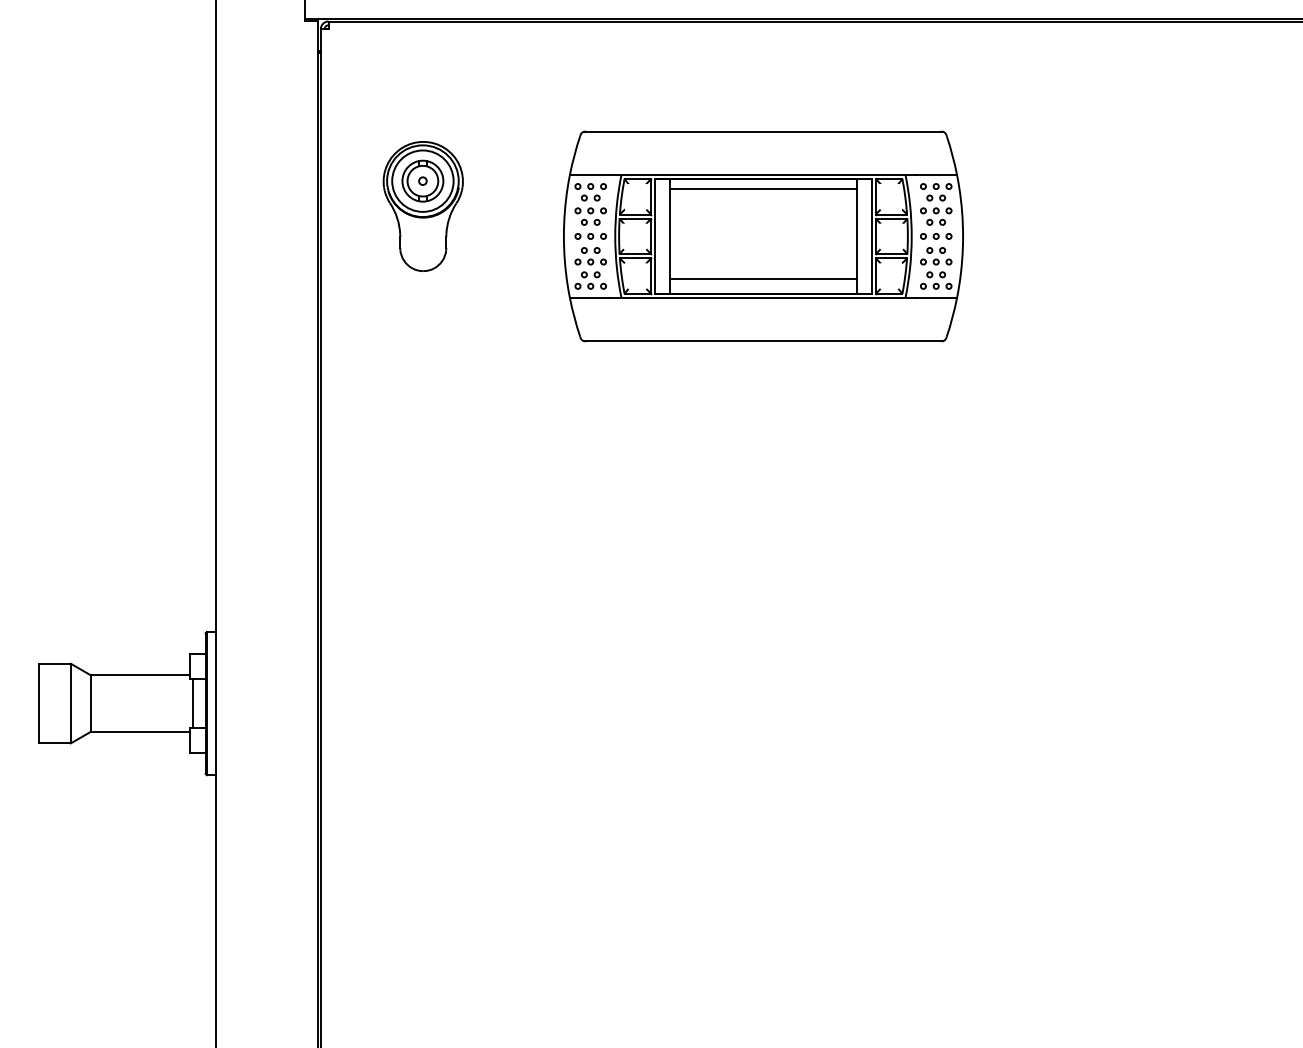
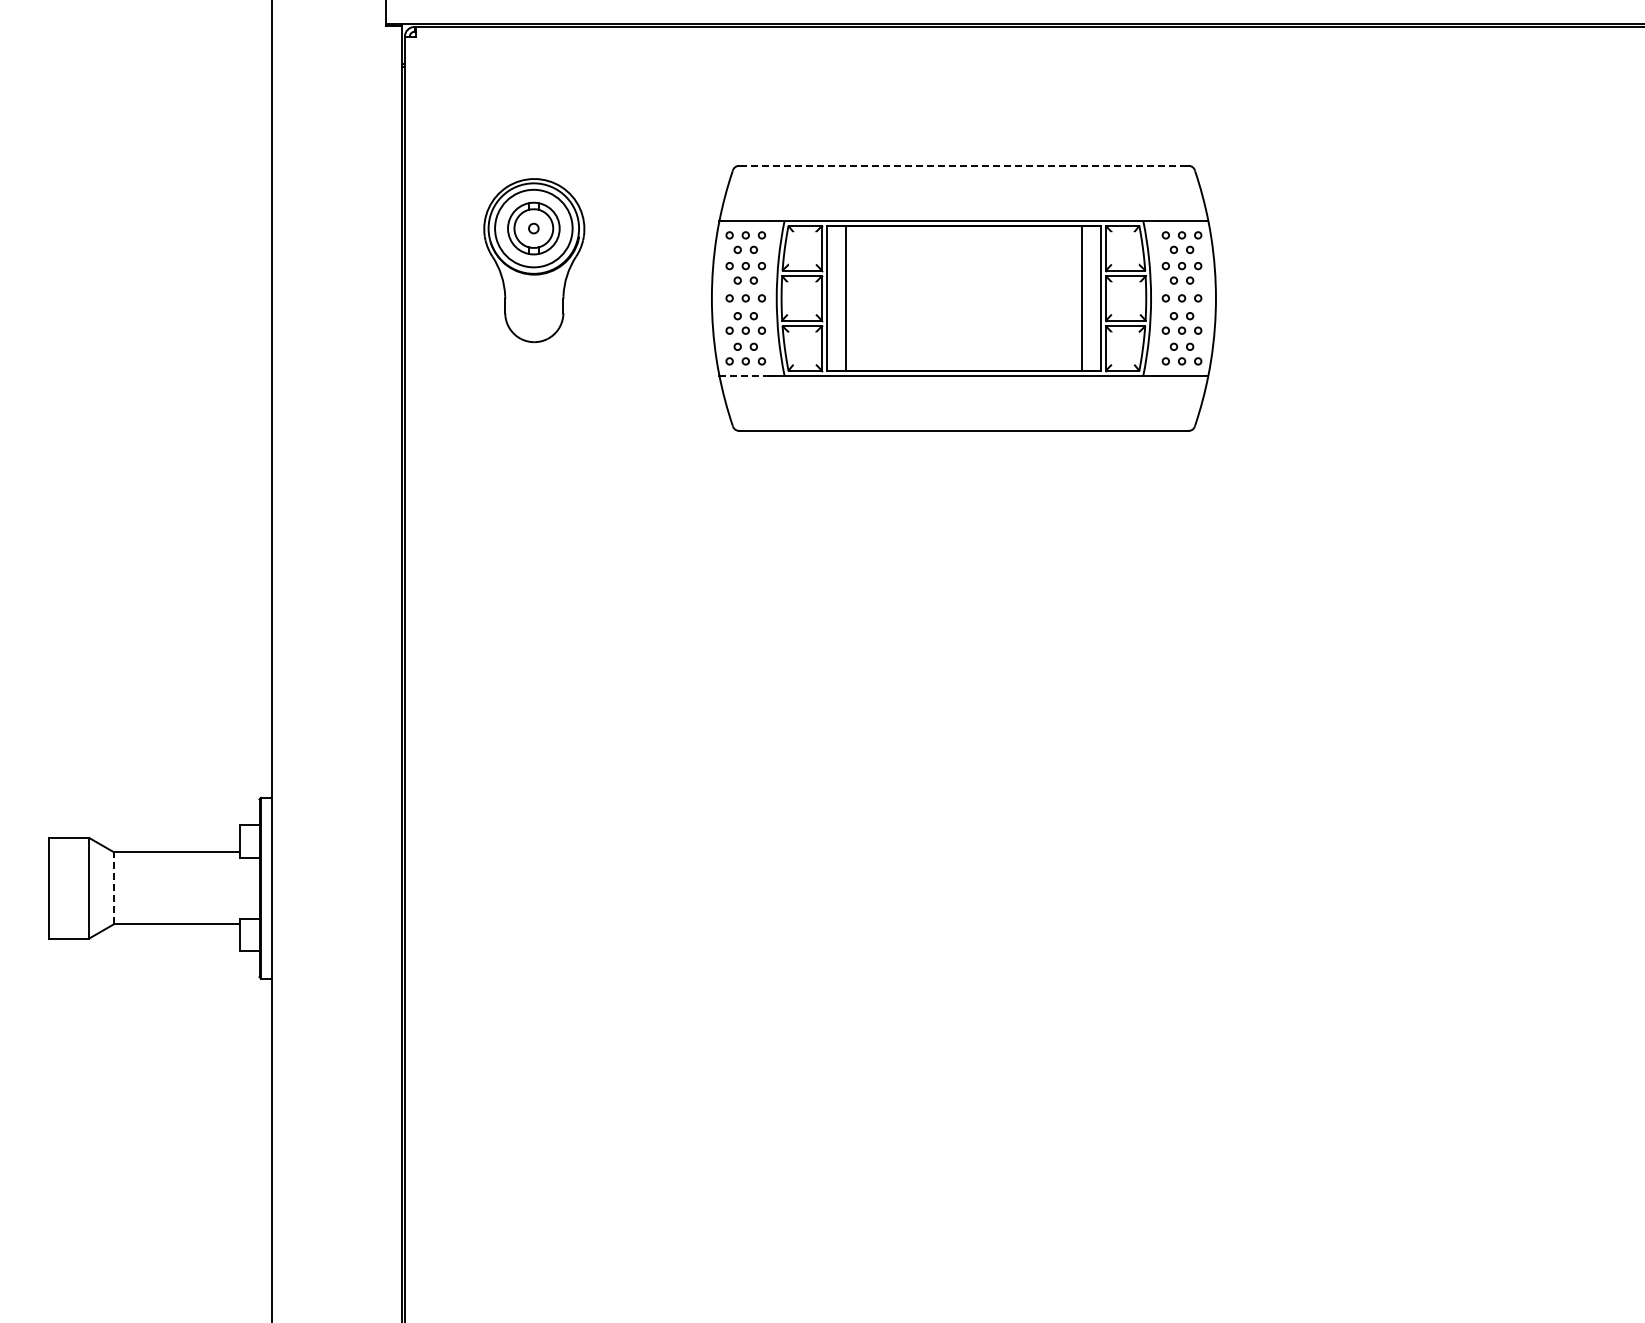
line: (763, 131) -> (963, 165), solid -> dashed
line: (763, 189) -> (963, 238), removed
line: (763, 278) -> (963, 351), removed
line: (590, 297) -> (745, 375), solid -> dashed
line: (192, 702) -> (243, 887), removed
line: (90, 703) -> (114, 888), solid -> dashed

